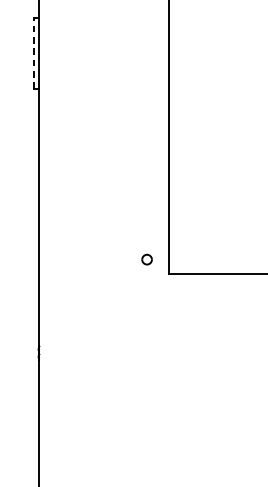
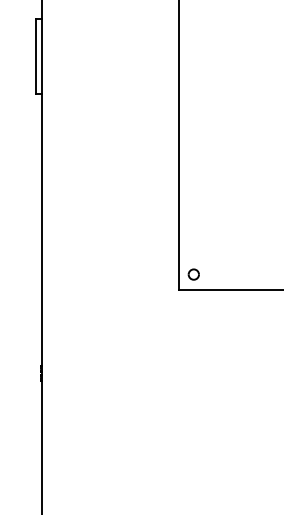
line: (34, 53) -> (36, 56), dashed -> solid
part: (146, 259) -> (193, 274), moved

